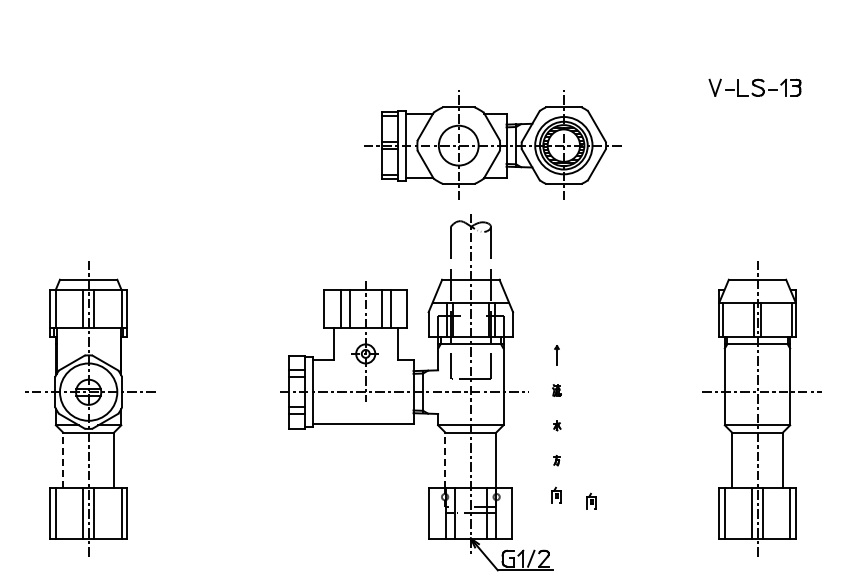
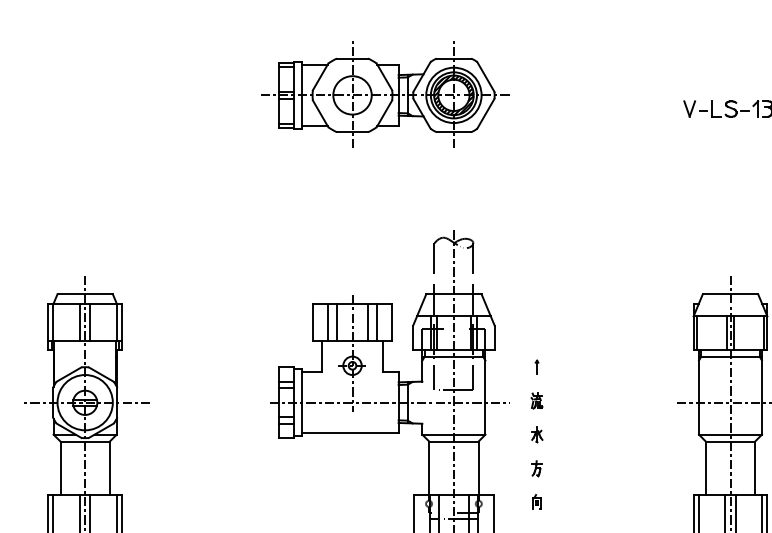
part: (492, 144) -> (385, 94), moved
part: (556, 354) -> (536, 366), size x0.71
part: (556, 390) -> (536, 401), size x1.43
part: (557, 425) -> (537, 434), size x1.67
line: (63, 460) -> (60, 468), dashed -> solid
line: (445, 460) -> (429, 468), dashed -> solid
part: (556, 460) -> (536, 468), size x1.67
part: (591, 500) -> (570, 507), removed

